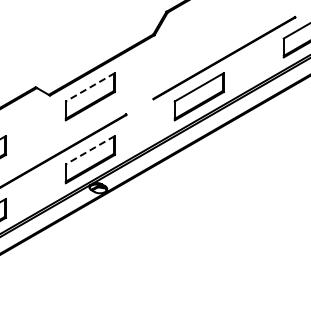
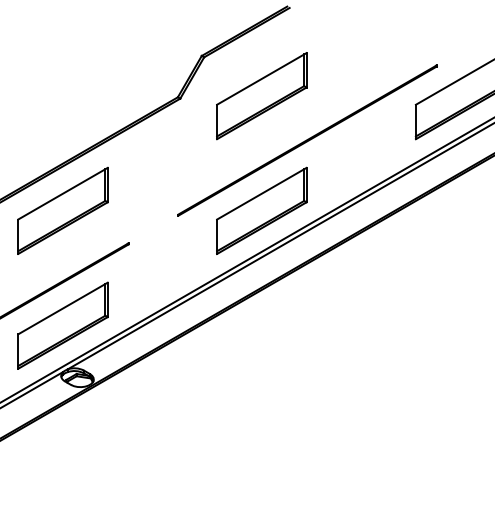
part: (198, 33) -> (260, 95), added
line: (89, 87) -> (61, 194), dashed -> solid
line: (89, 150) -> (61, 309), dashed -> solid

